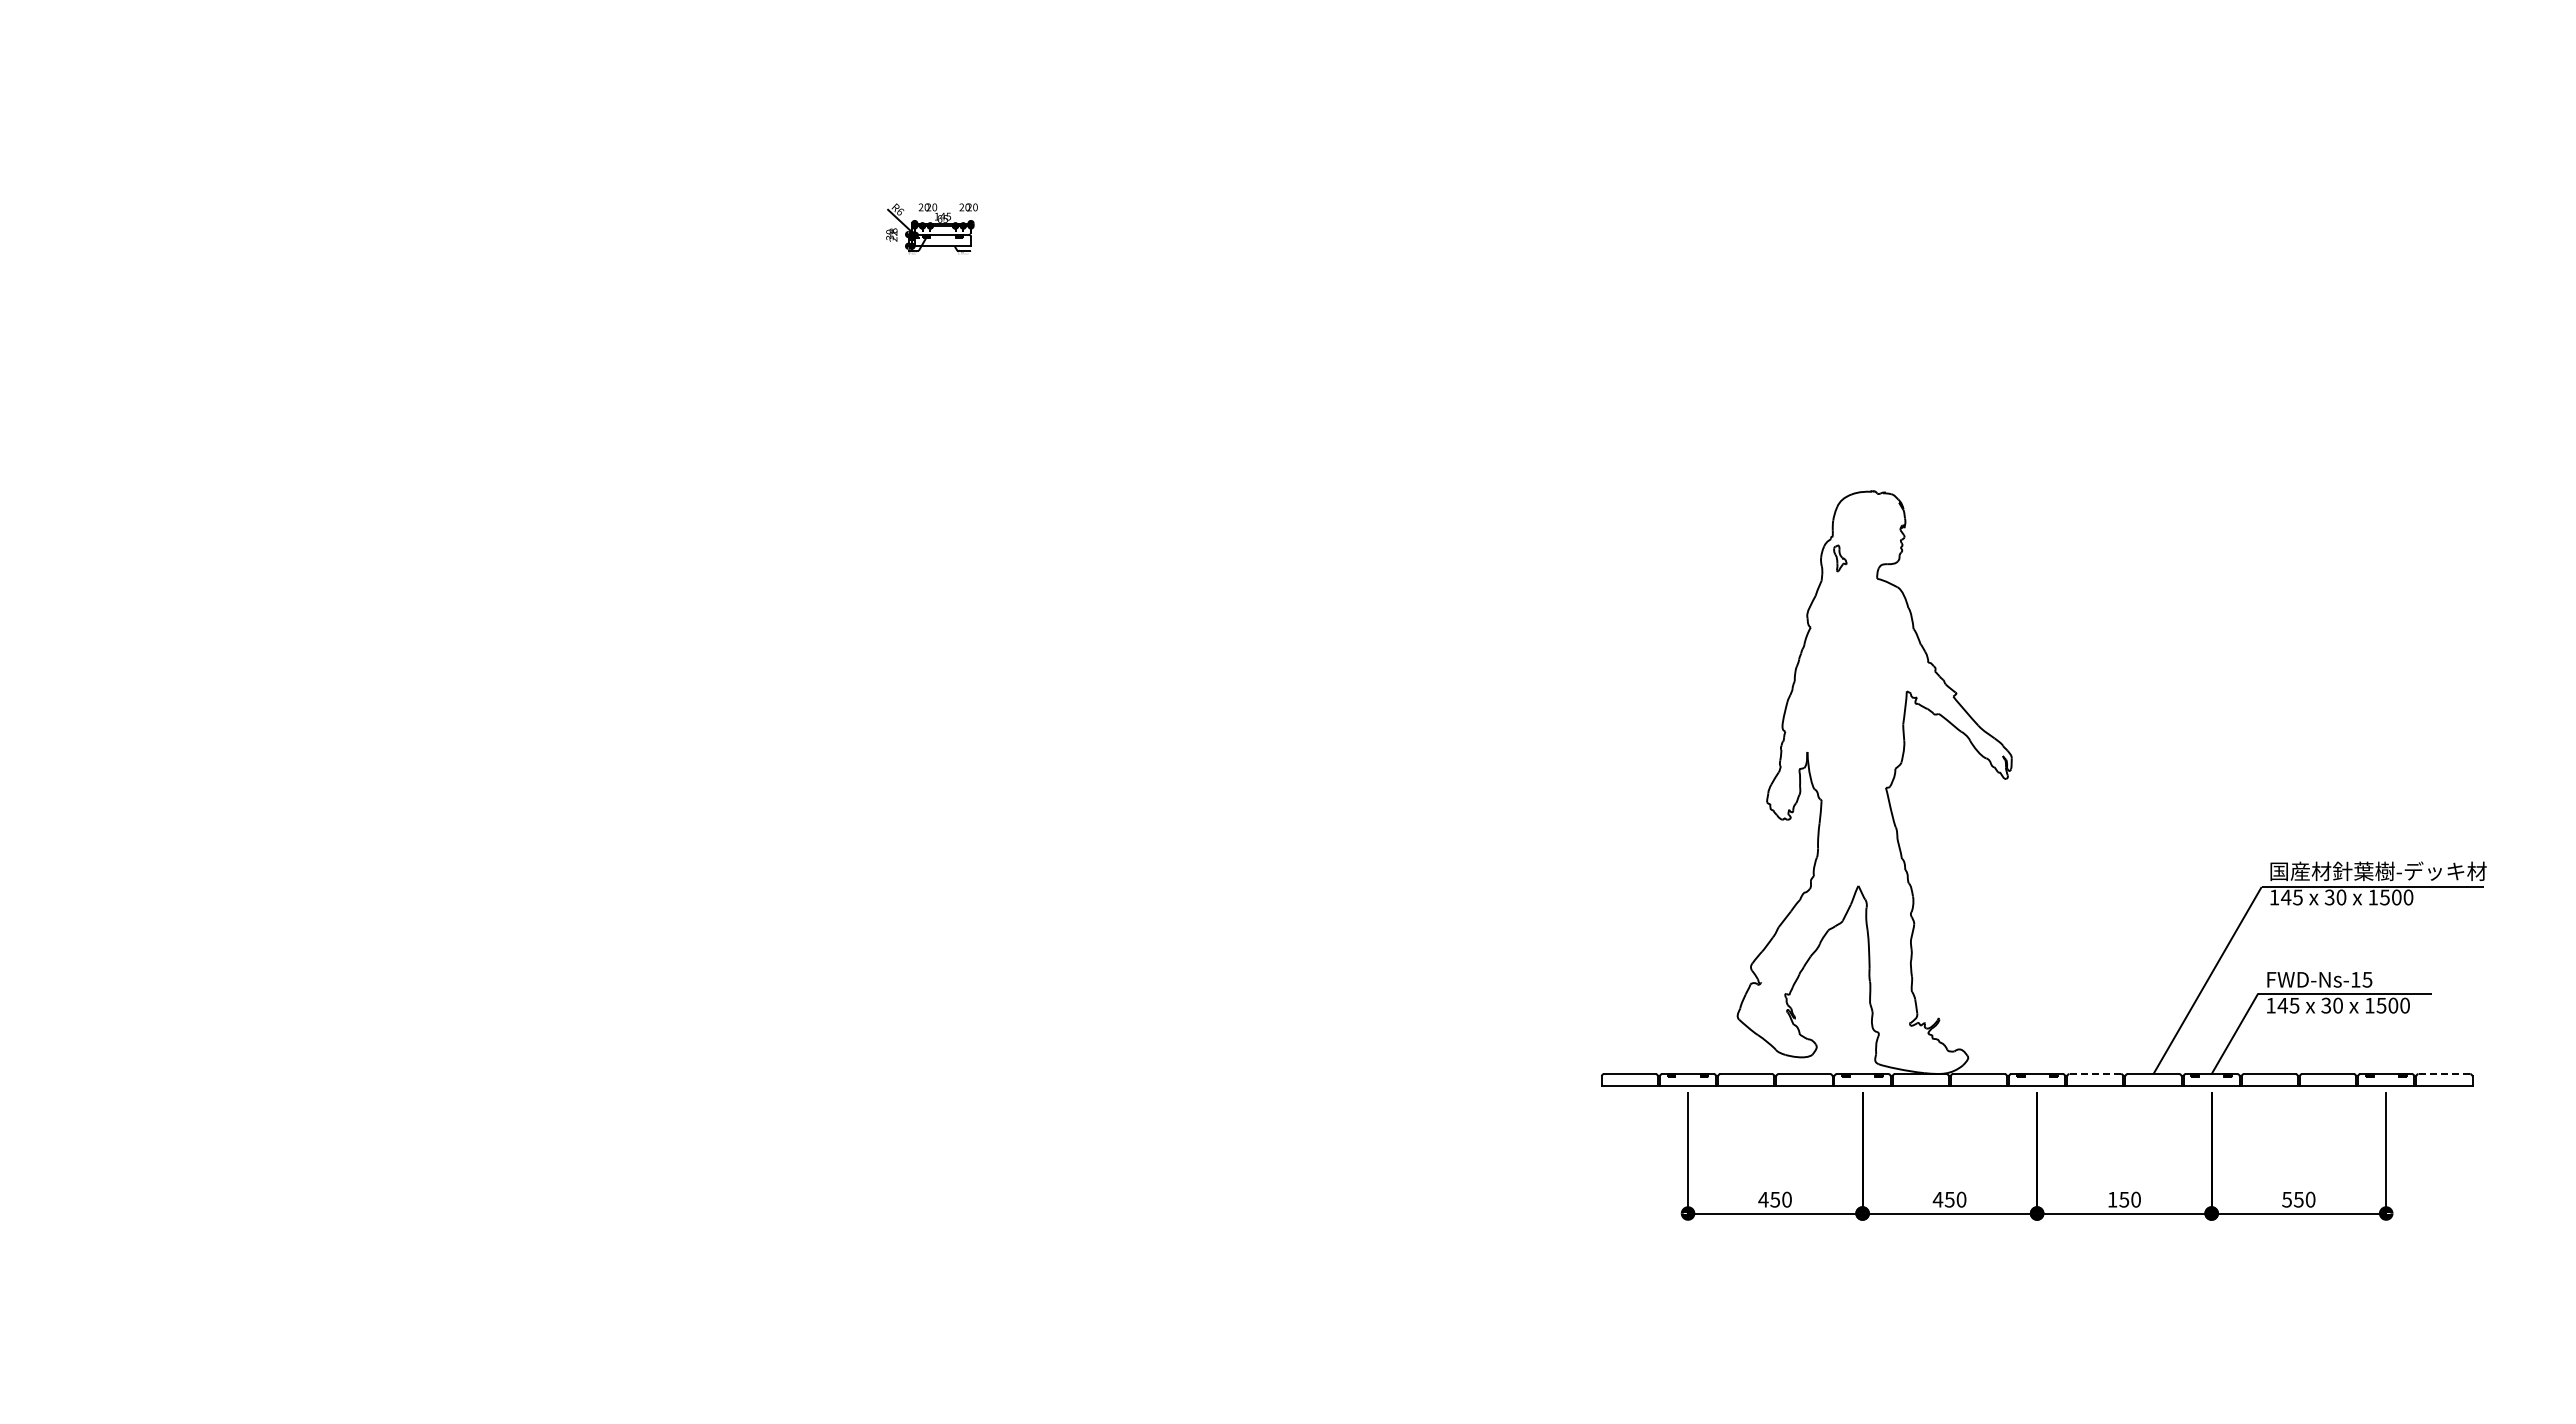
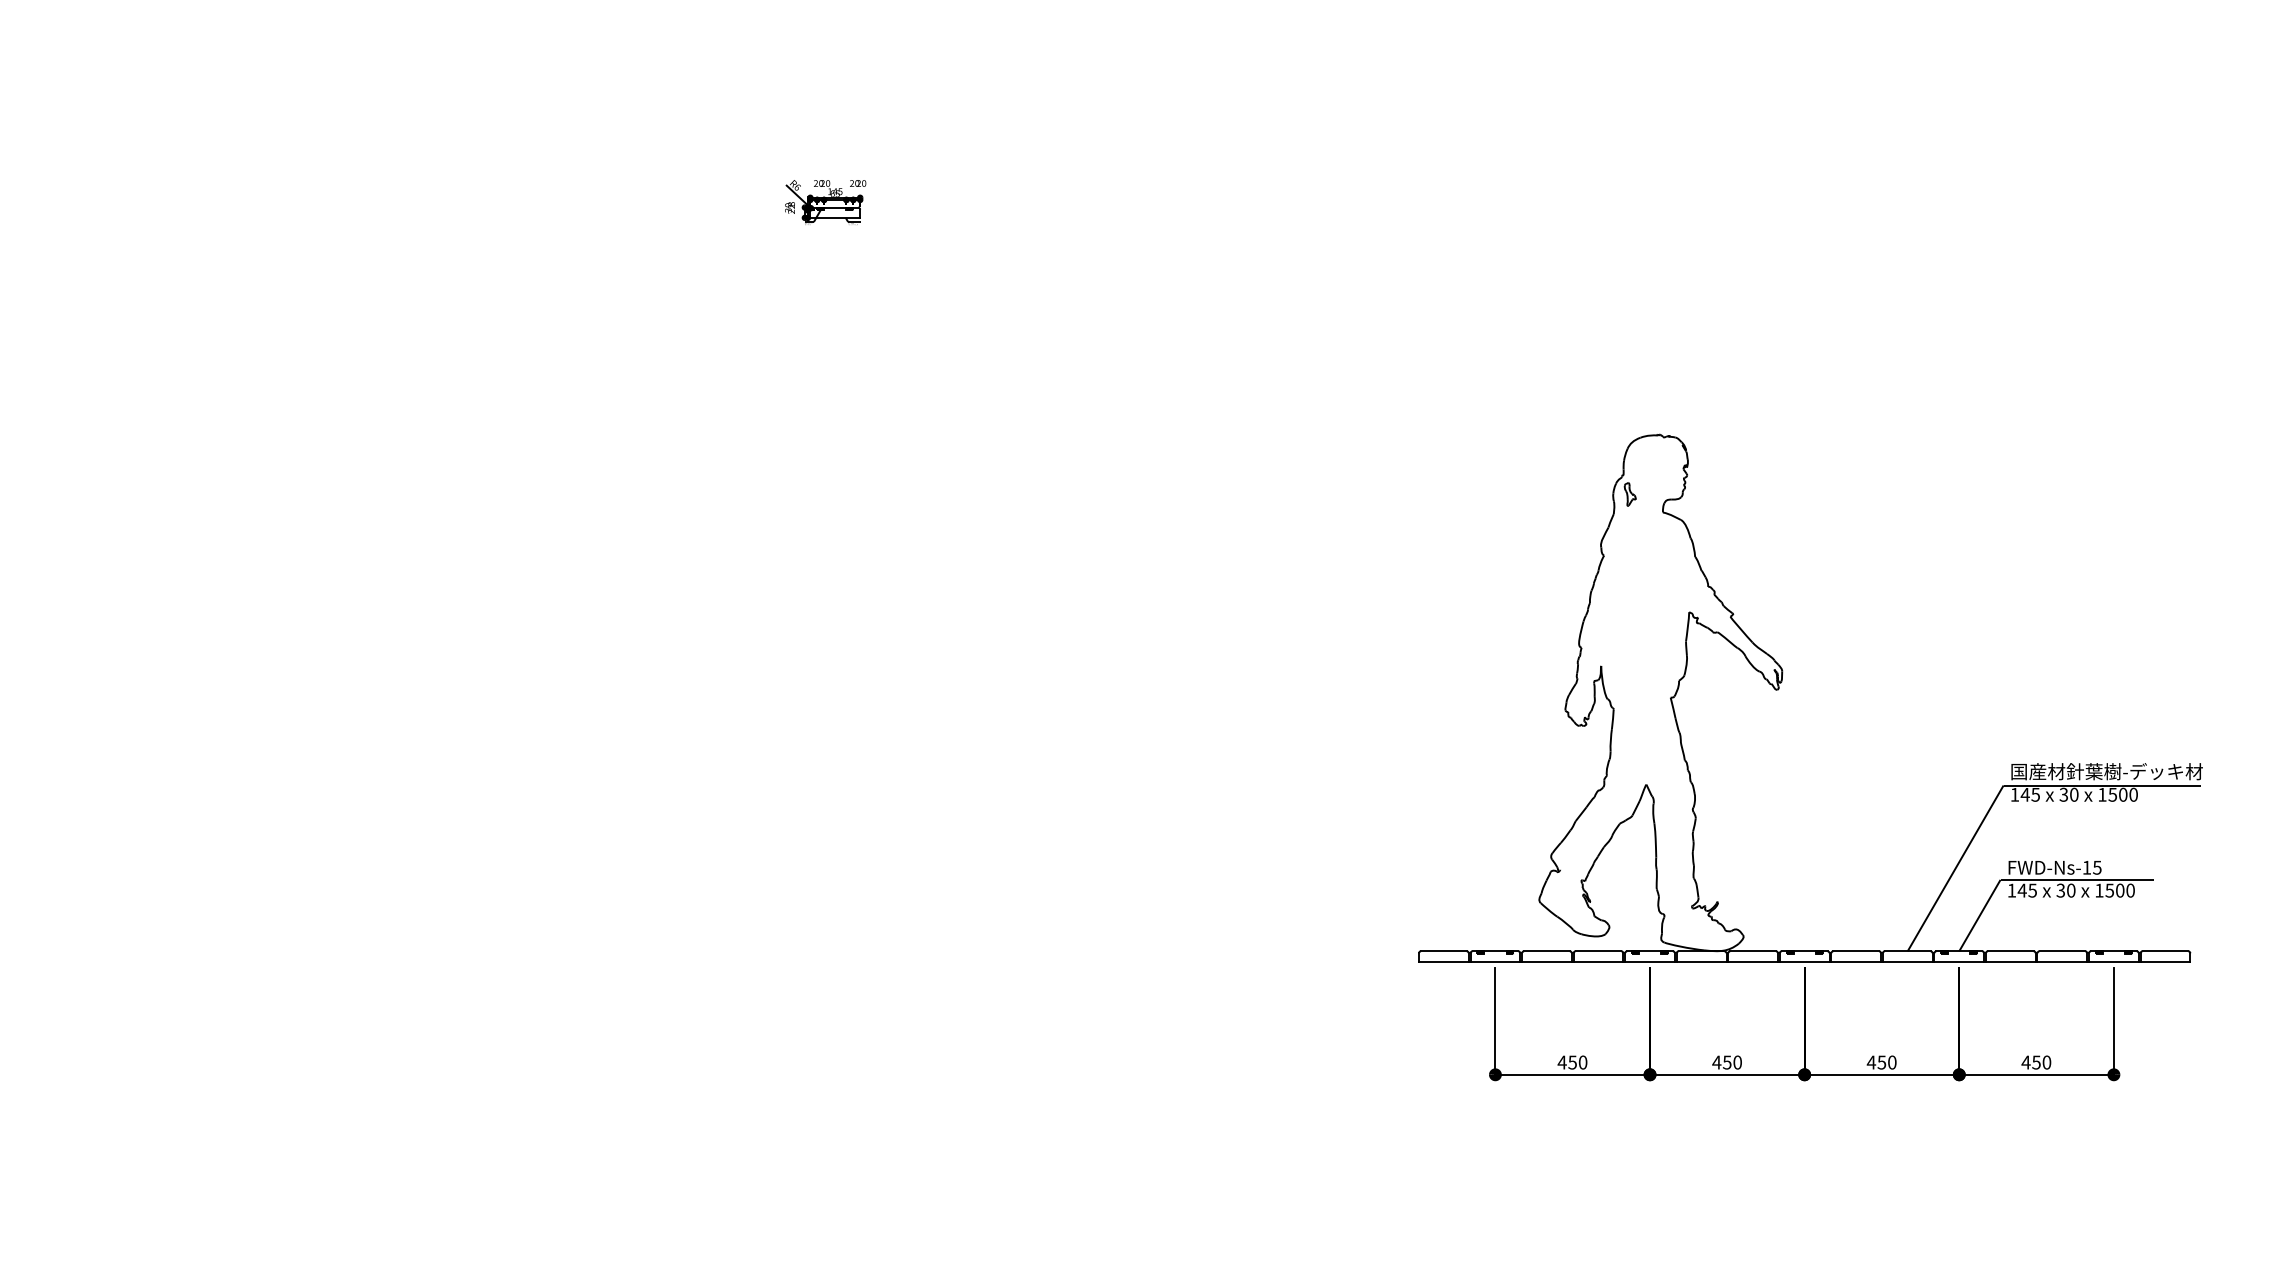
line: (2095, 1074) -> (1856, 951), dashed -> solid
line: (2444, 1074) -> (2165, 951), dashed -> solid
text: (2112, 1199) -> (1871, 1062), 150 -> 450
text: (2286, 1199) -> (2025, 1062), 550 -> 450

